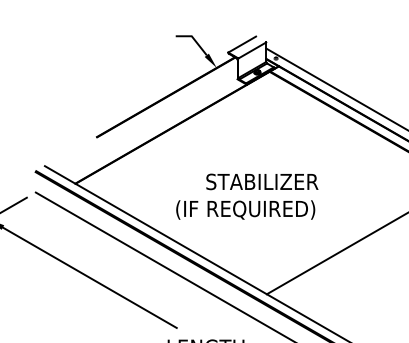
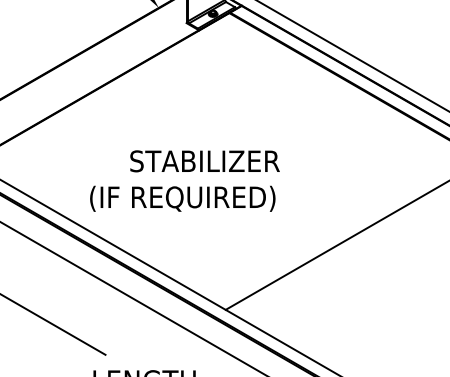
text: (247, 196) -> (185, 180), moved

